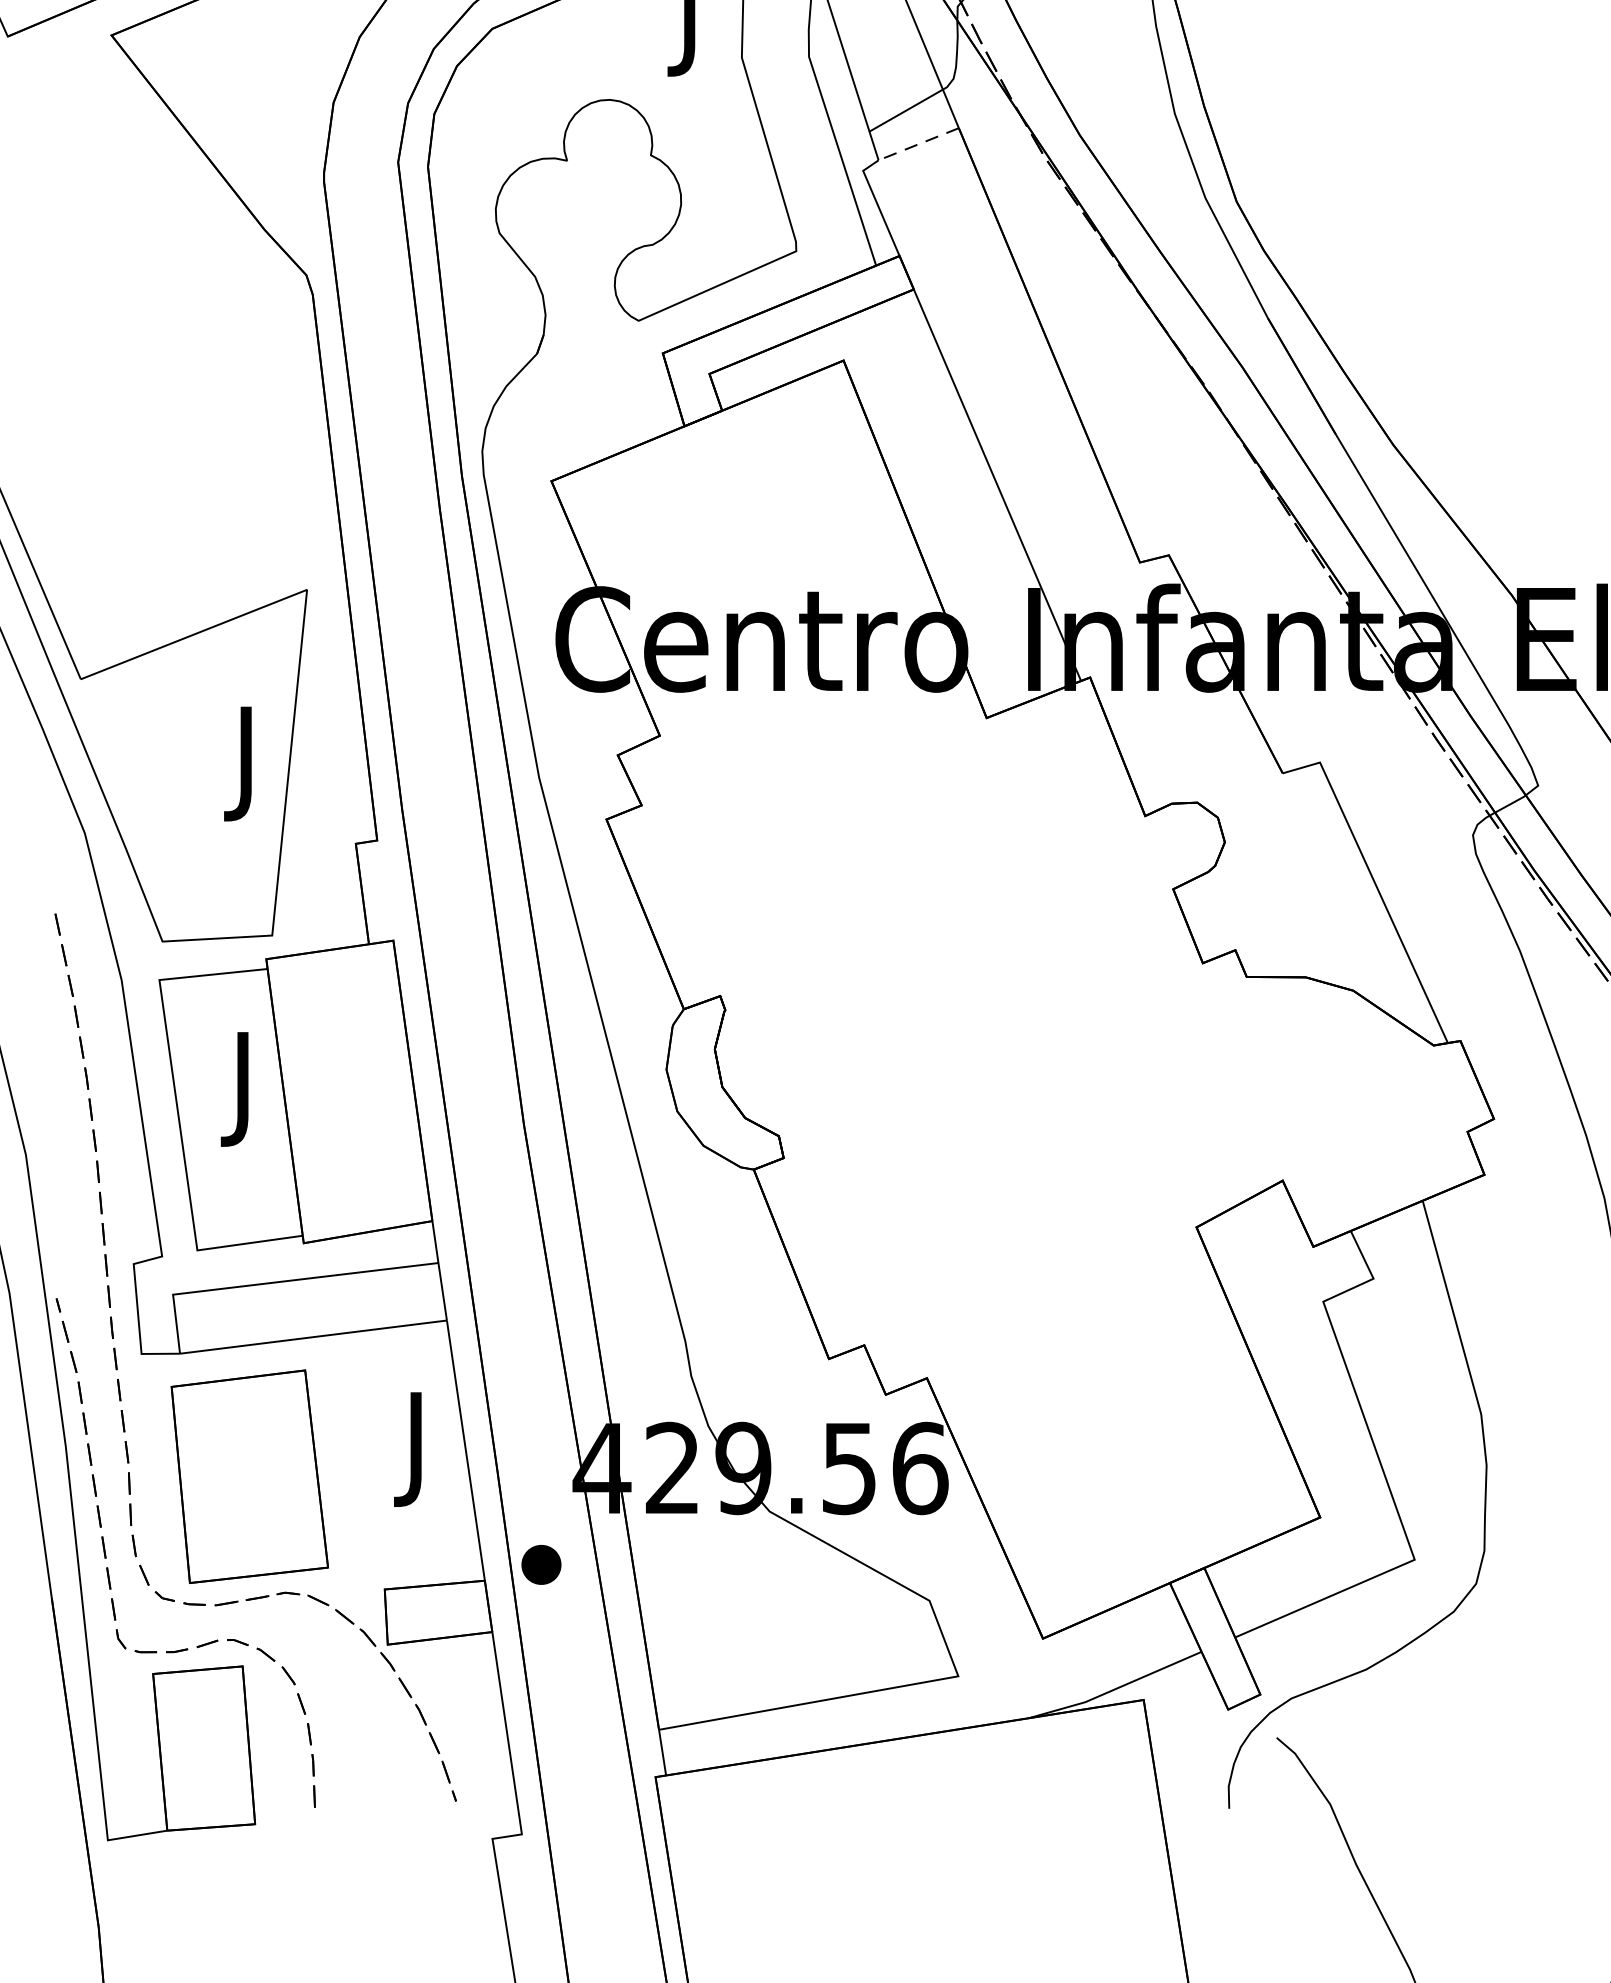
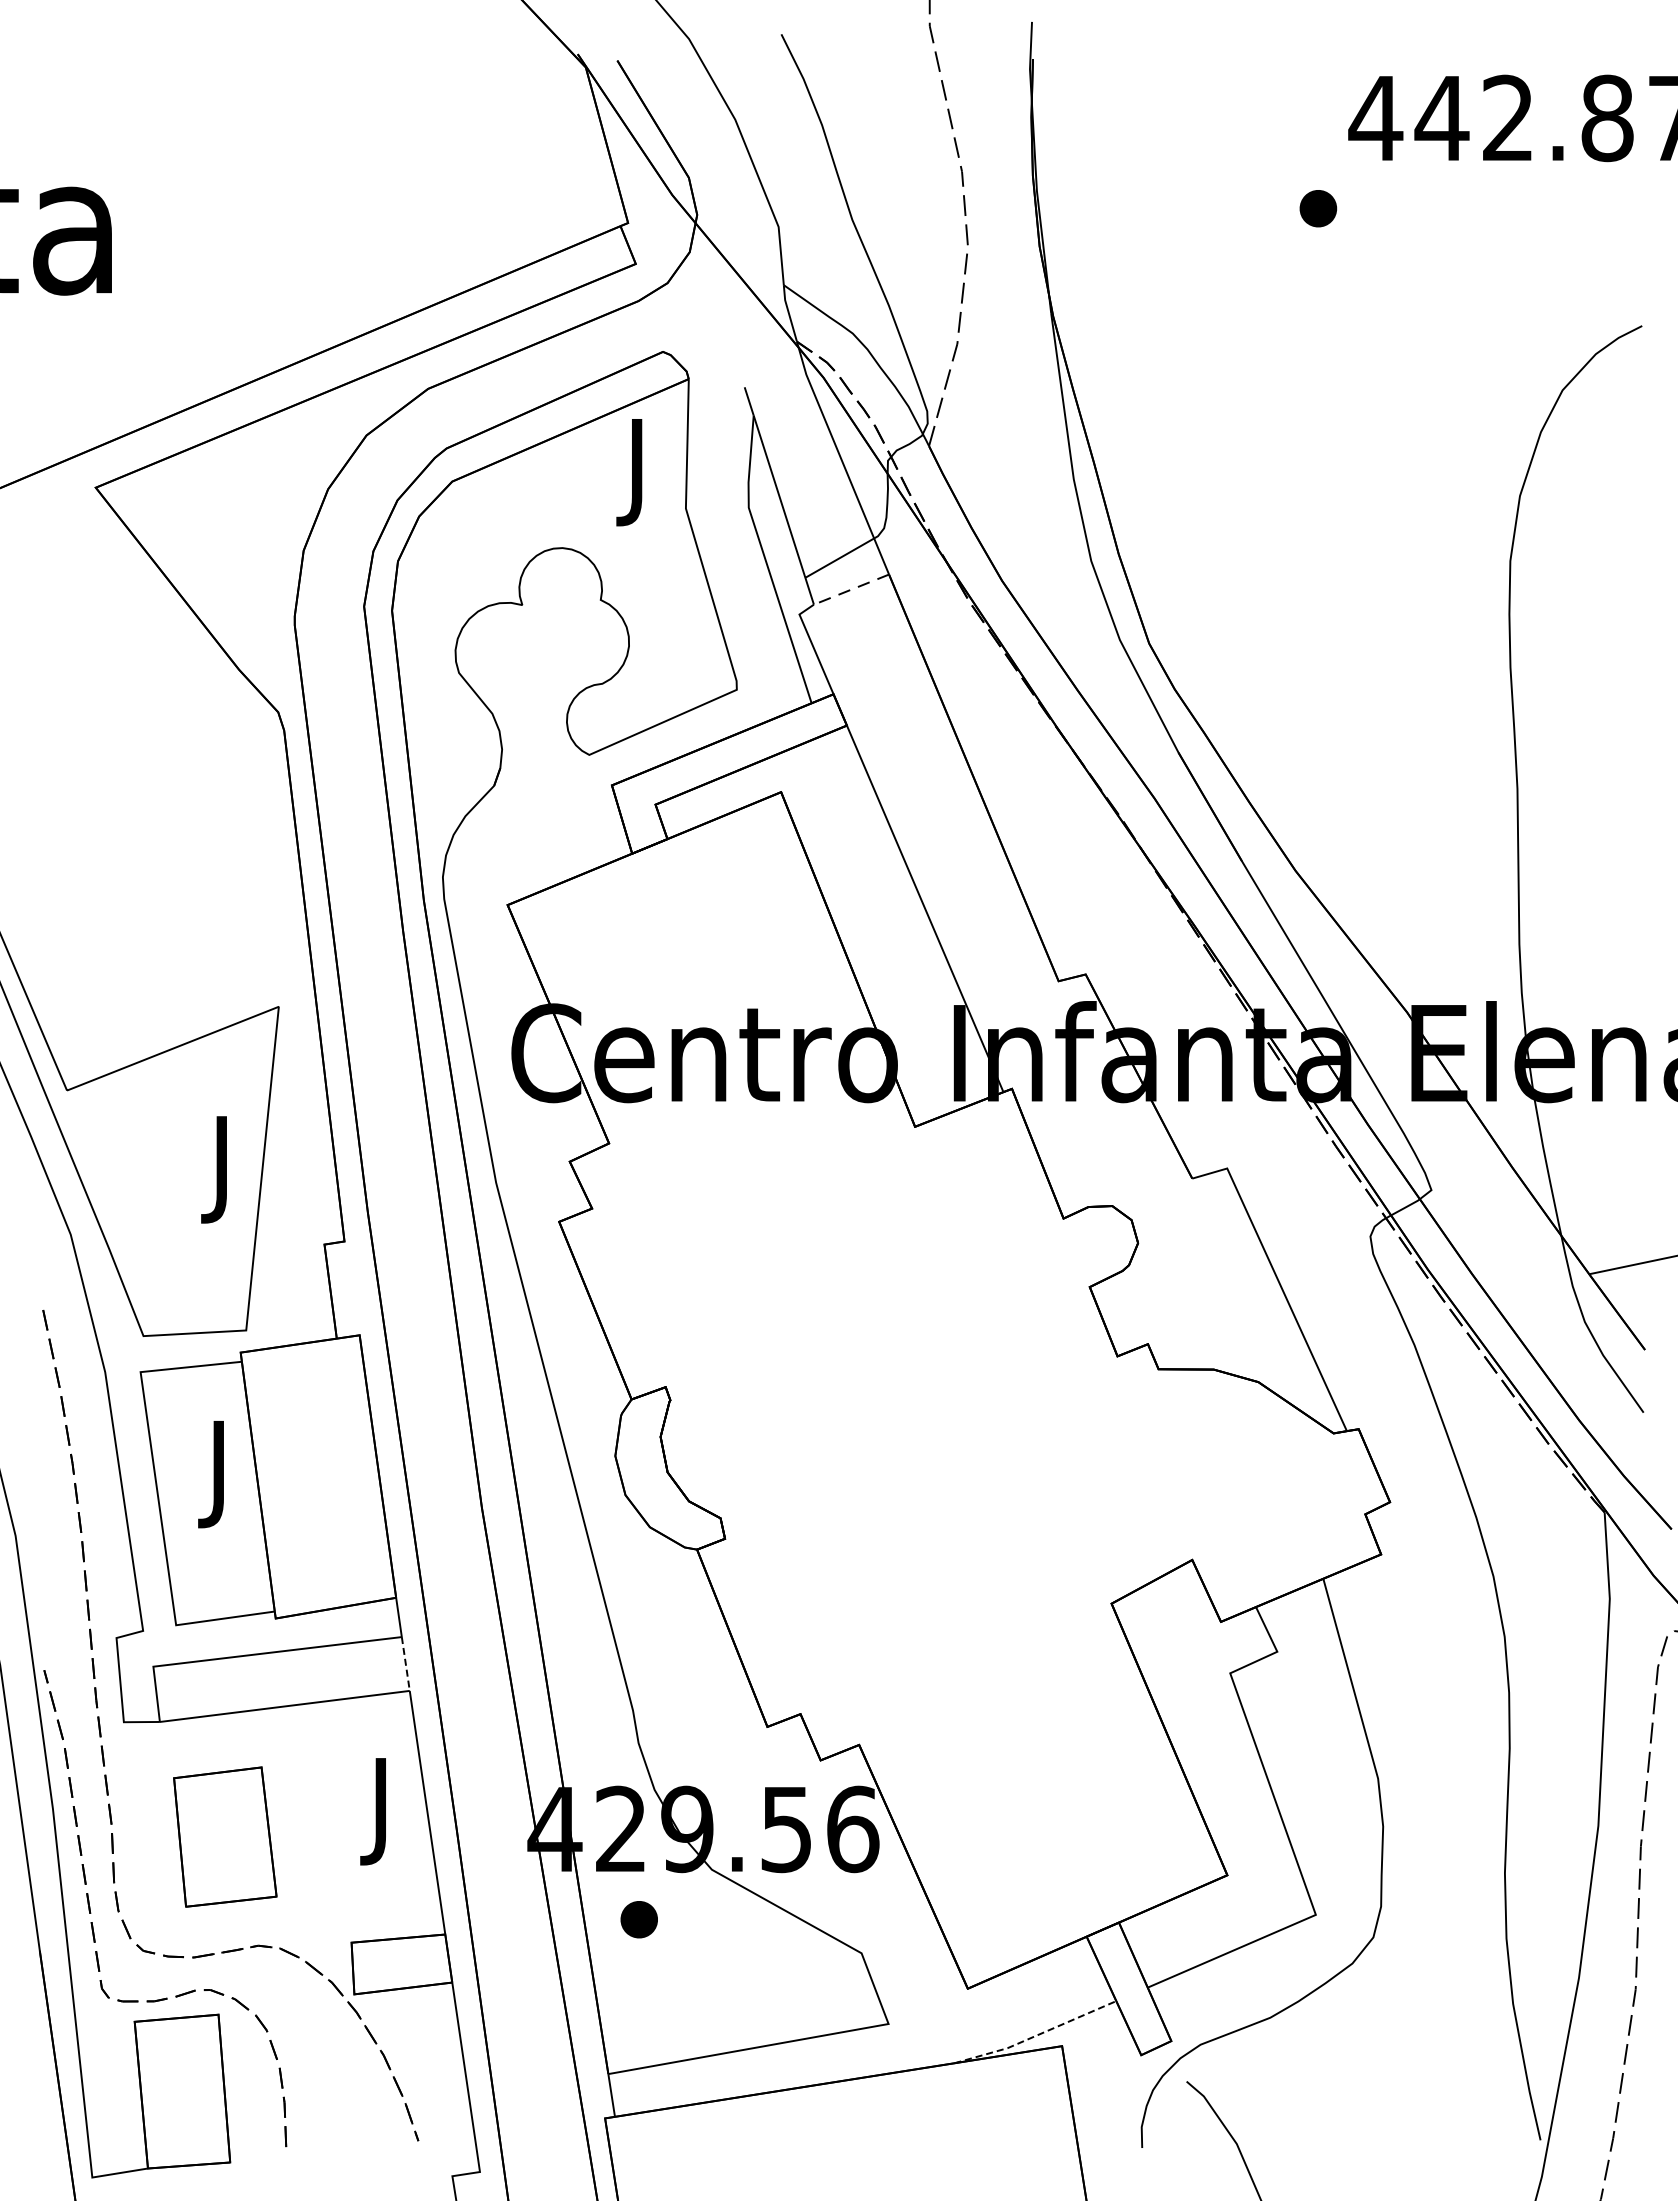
line: (442, 1292) -> (405, 1664), solid -> dashed
part: (250, 1476) -> (225, 1836), size x0.7
part: (540, 1564) -> (638, 1919), moved
line: (1115, 1688) -> (1035, 2035), solid -> dashed

